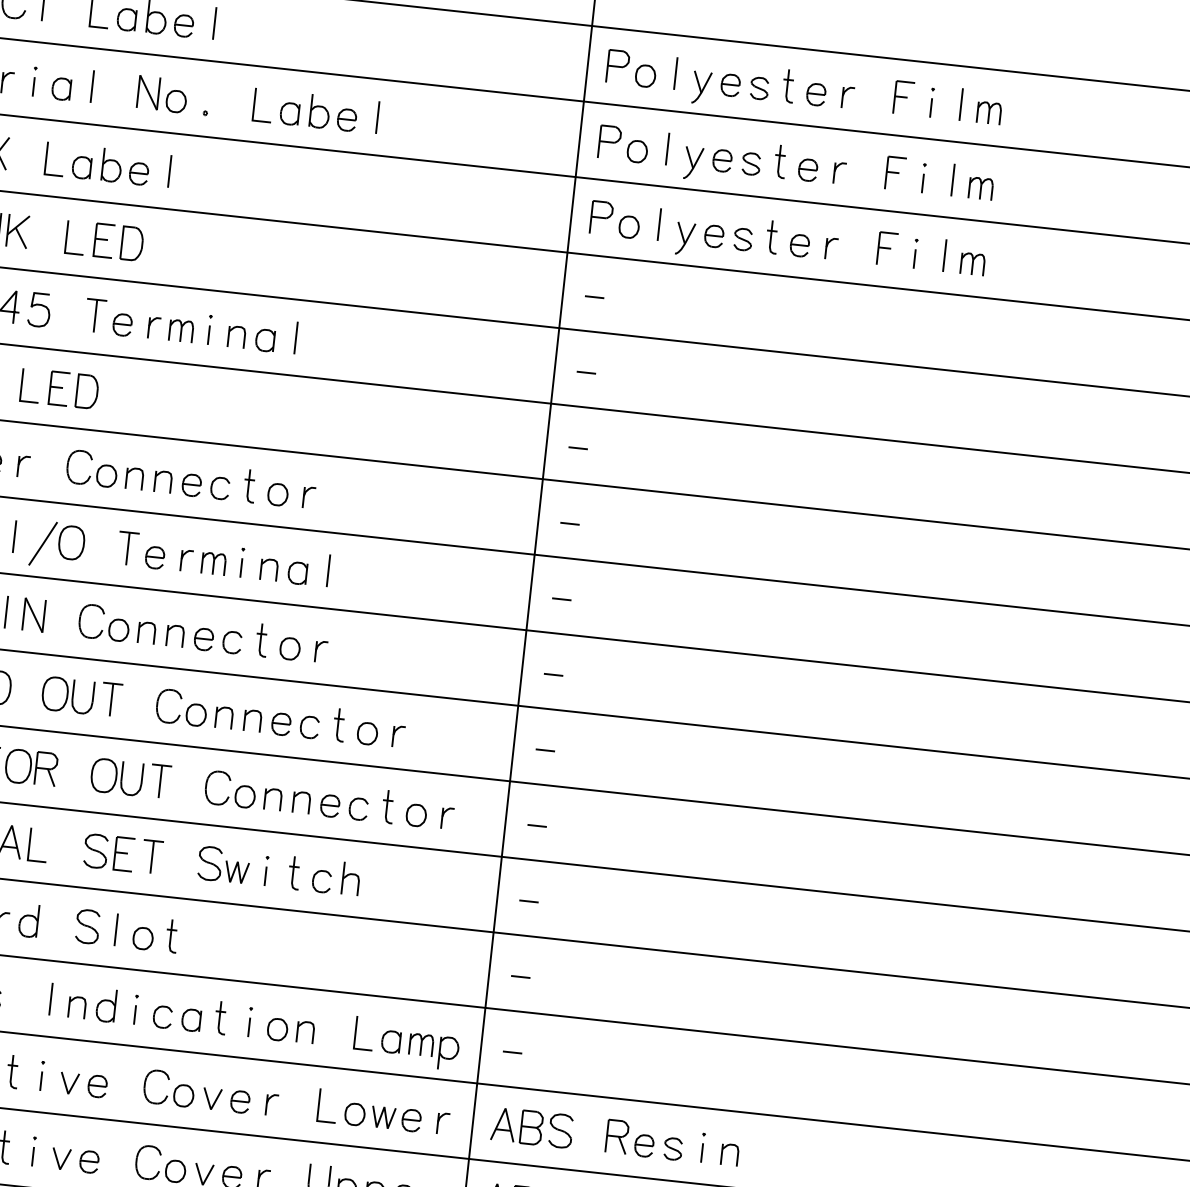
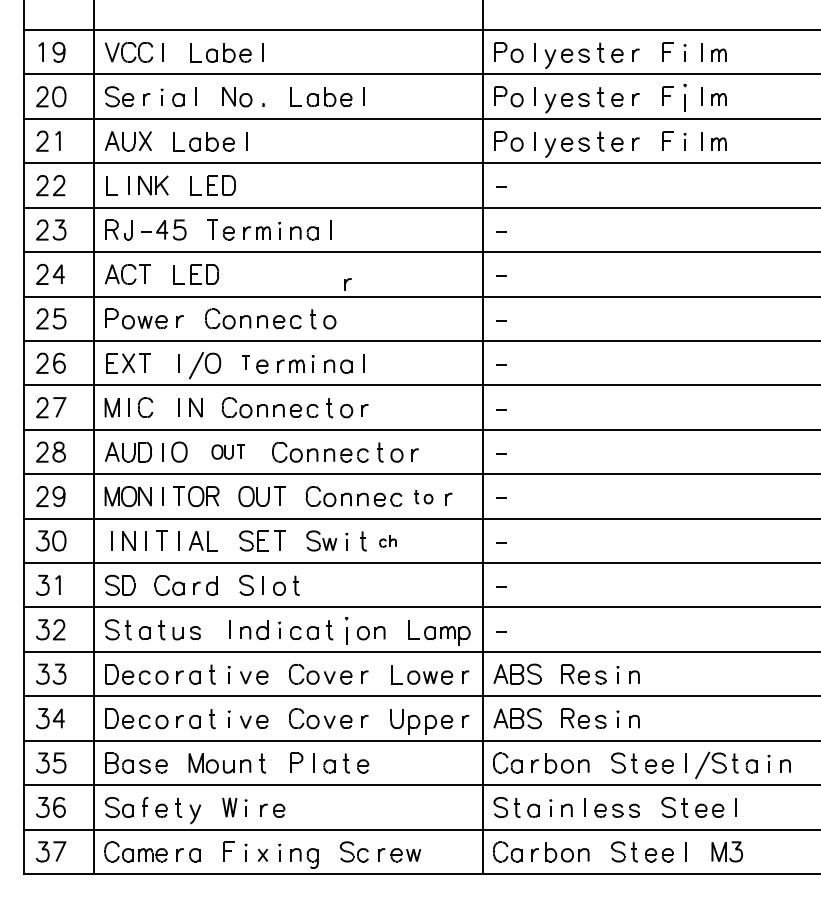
part: (922, 176) -> (684, 96), size x1.6
part: (308, 496) -> (347, 284), moved
part: (127, 547) -> (245, 362), size x0.7
part: (80, 695) -> (227, 451), size x0.7
part: (404, 808) -> (423, 496), size x0.7
part: (335, 878) -> (387, 541), size x0.6
part: (249, 1020) -> (346, 629), size x1.6

